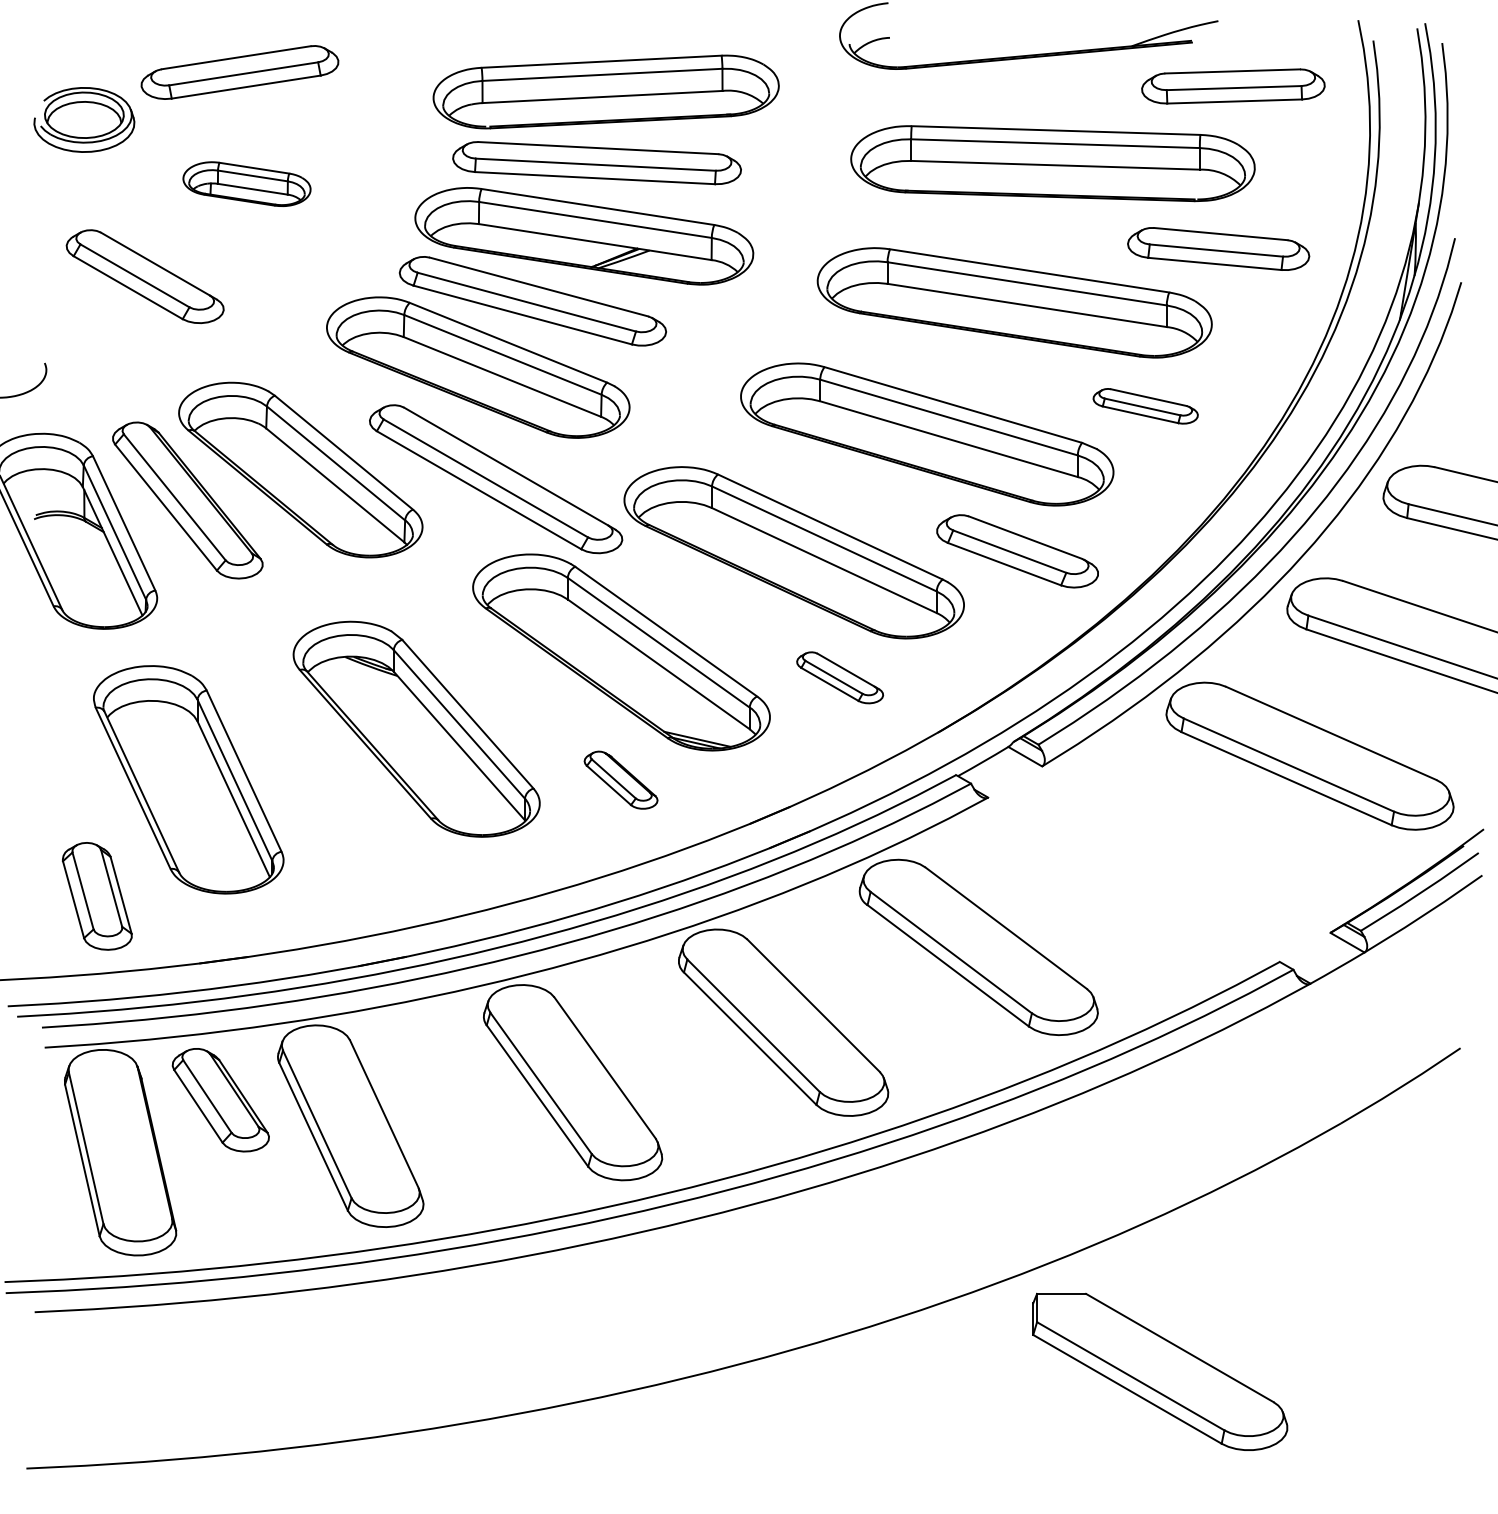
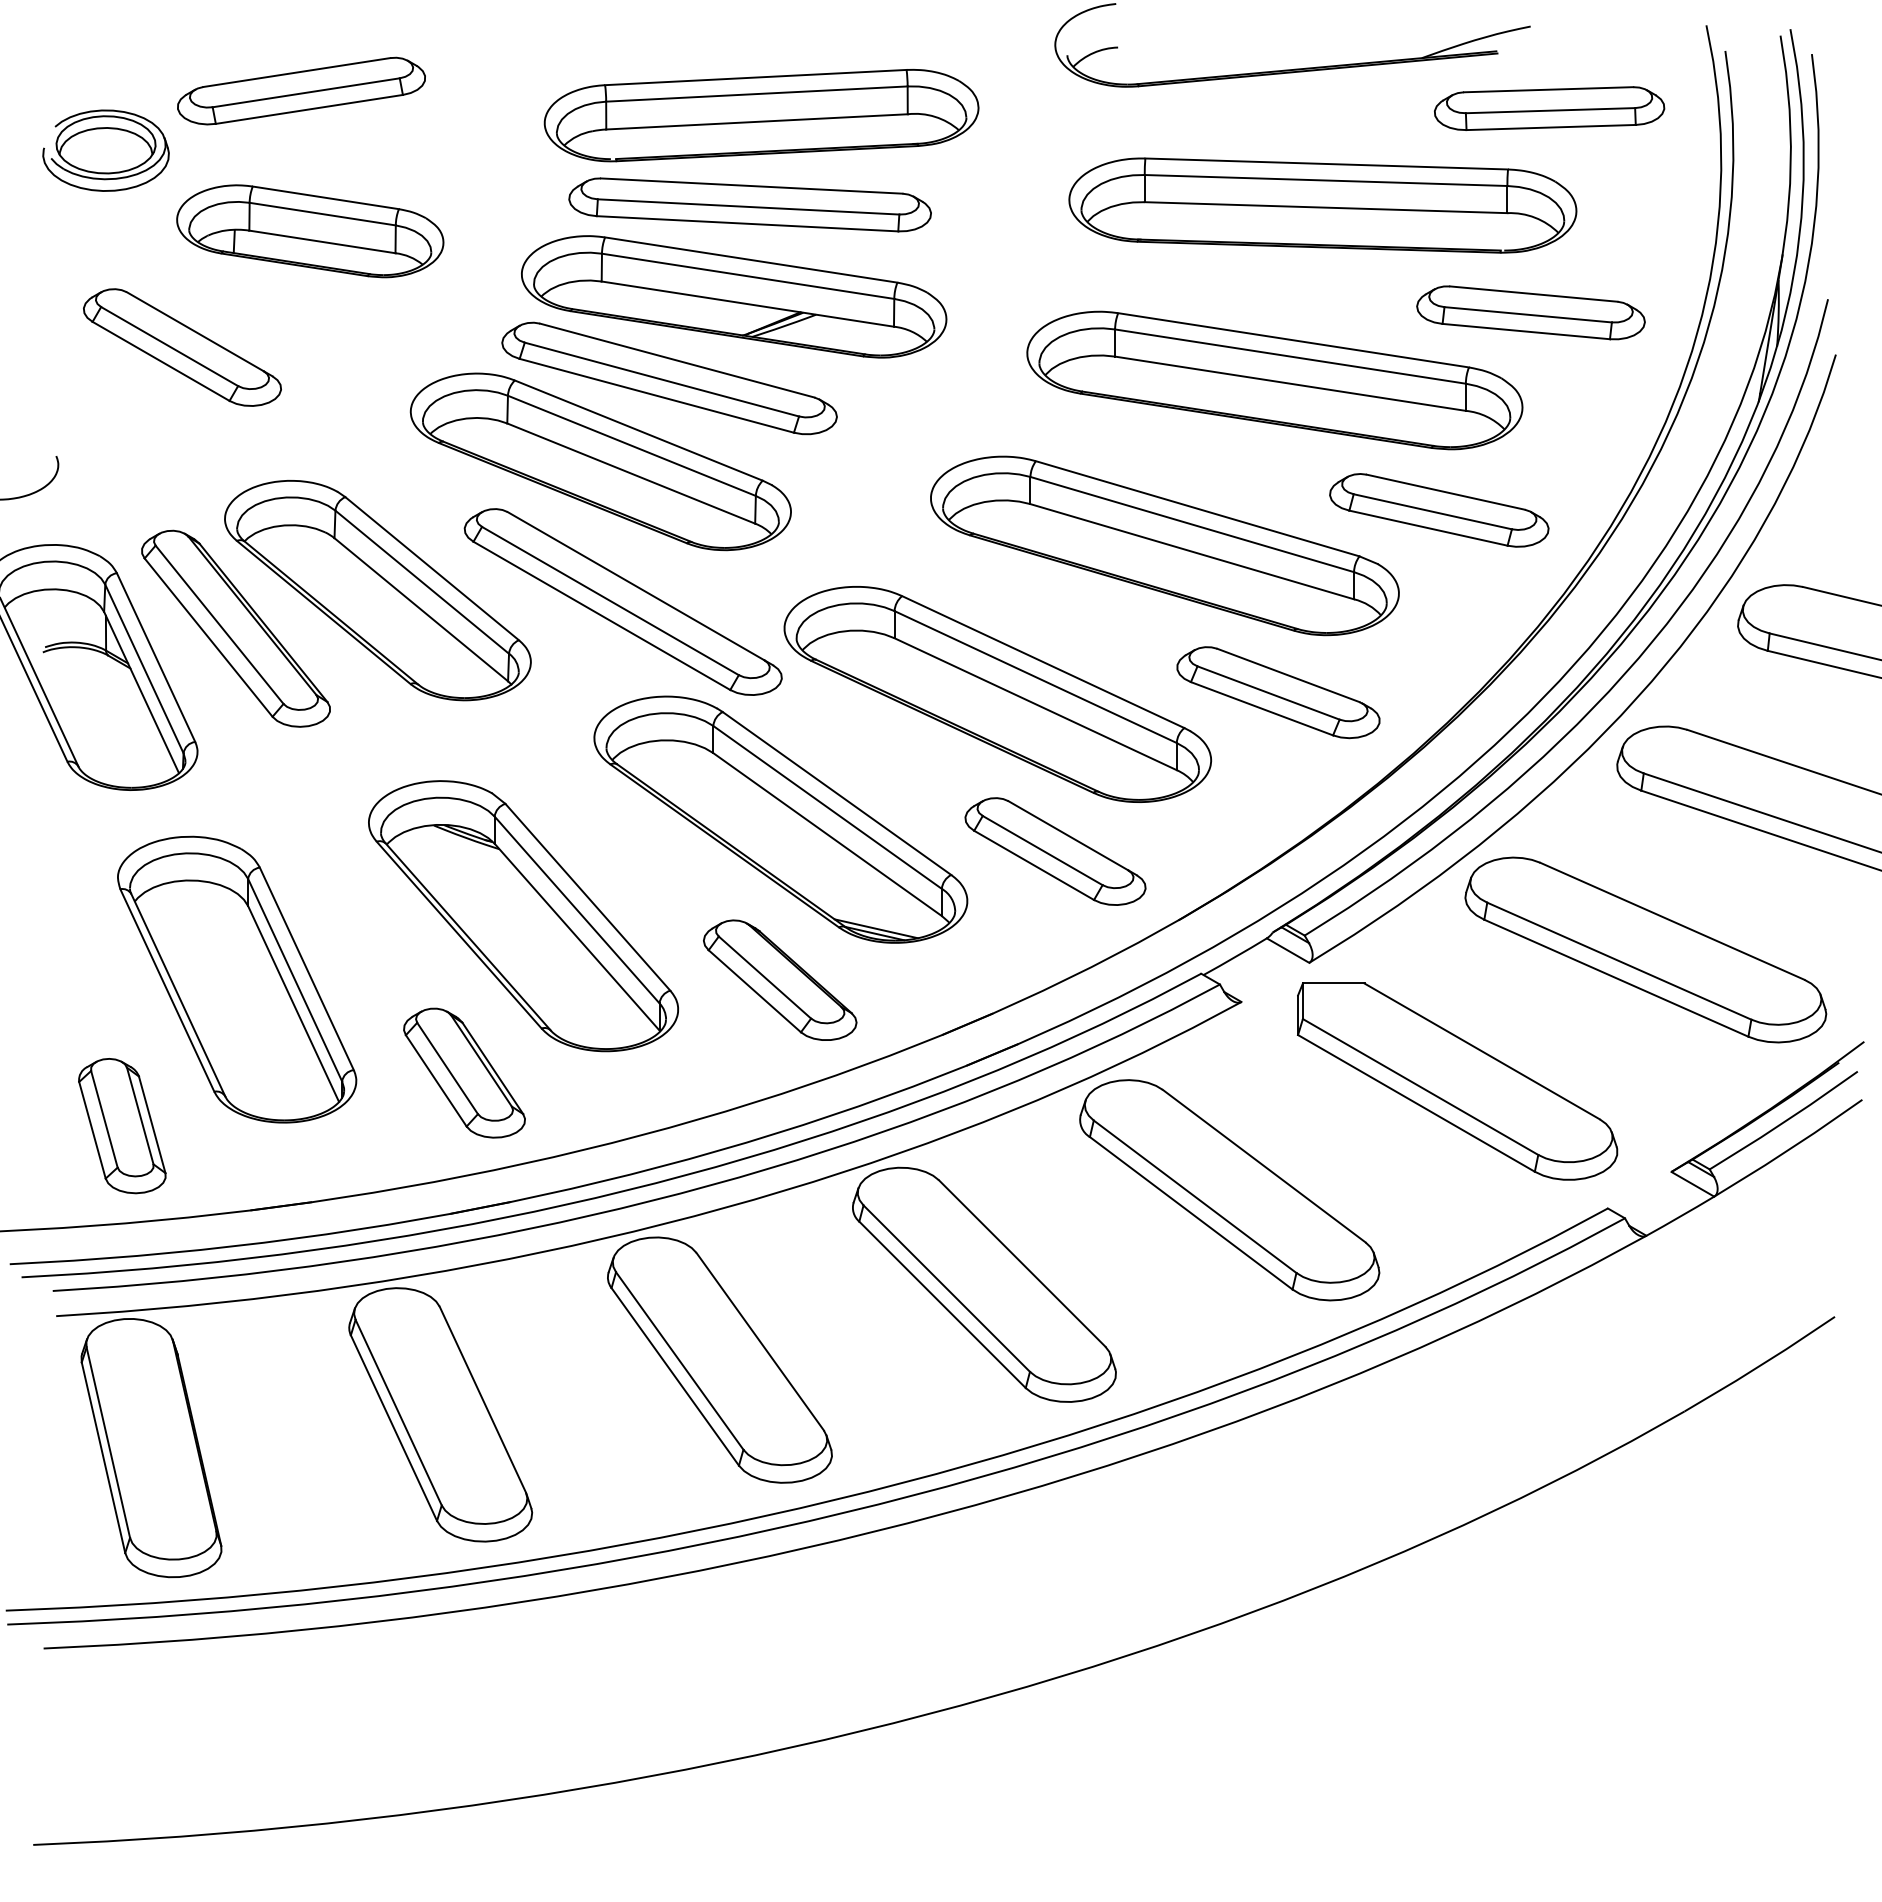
part: (247, 184) -> (310, 231), size x1.67
part: (1145, 406) -> (1439, 510), size x1.67
part: (840, 677) -> (1055, 851), size x1.67
part: (621, 779) -> (780, 979), size x1.67
part: (220, 1099) -> (464, 1072), moved
part: (1160, 1371) -> (1457, 1081), moved

